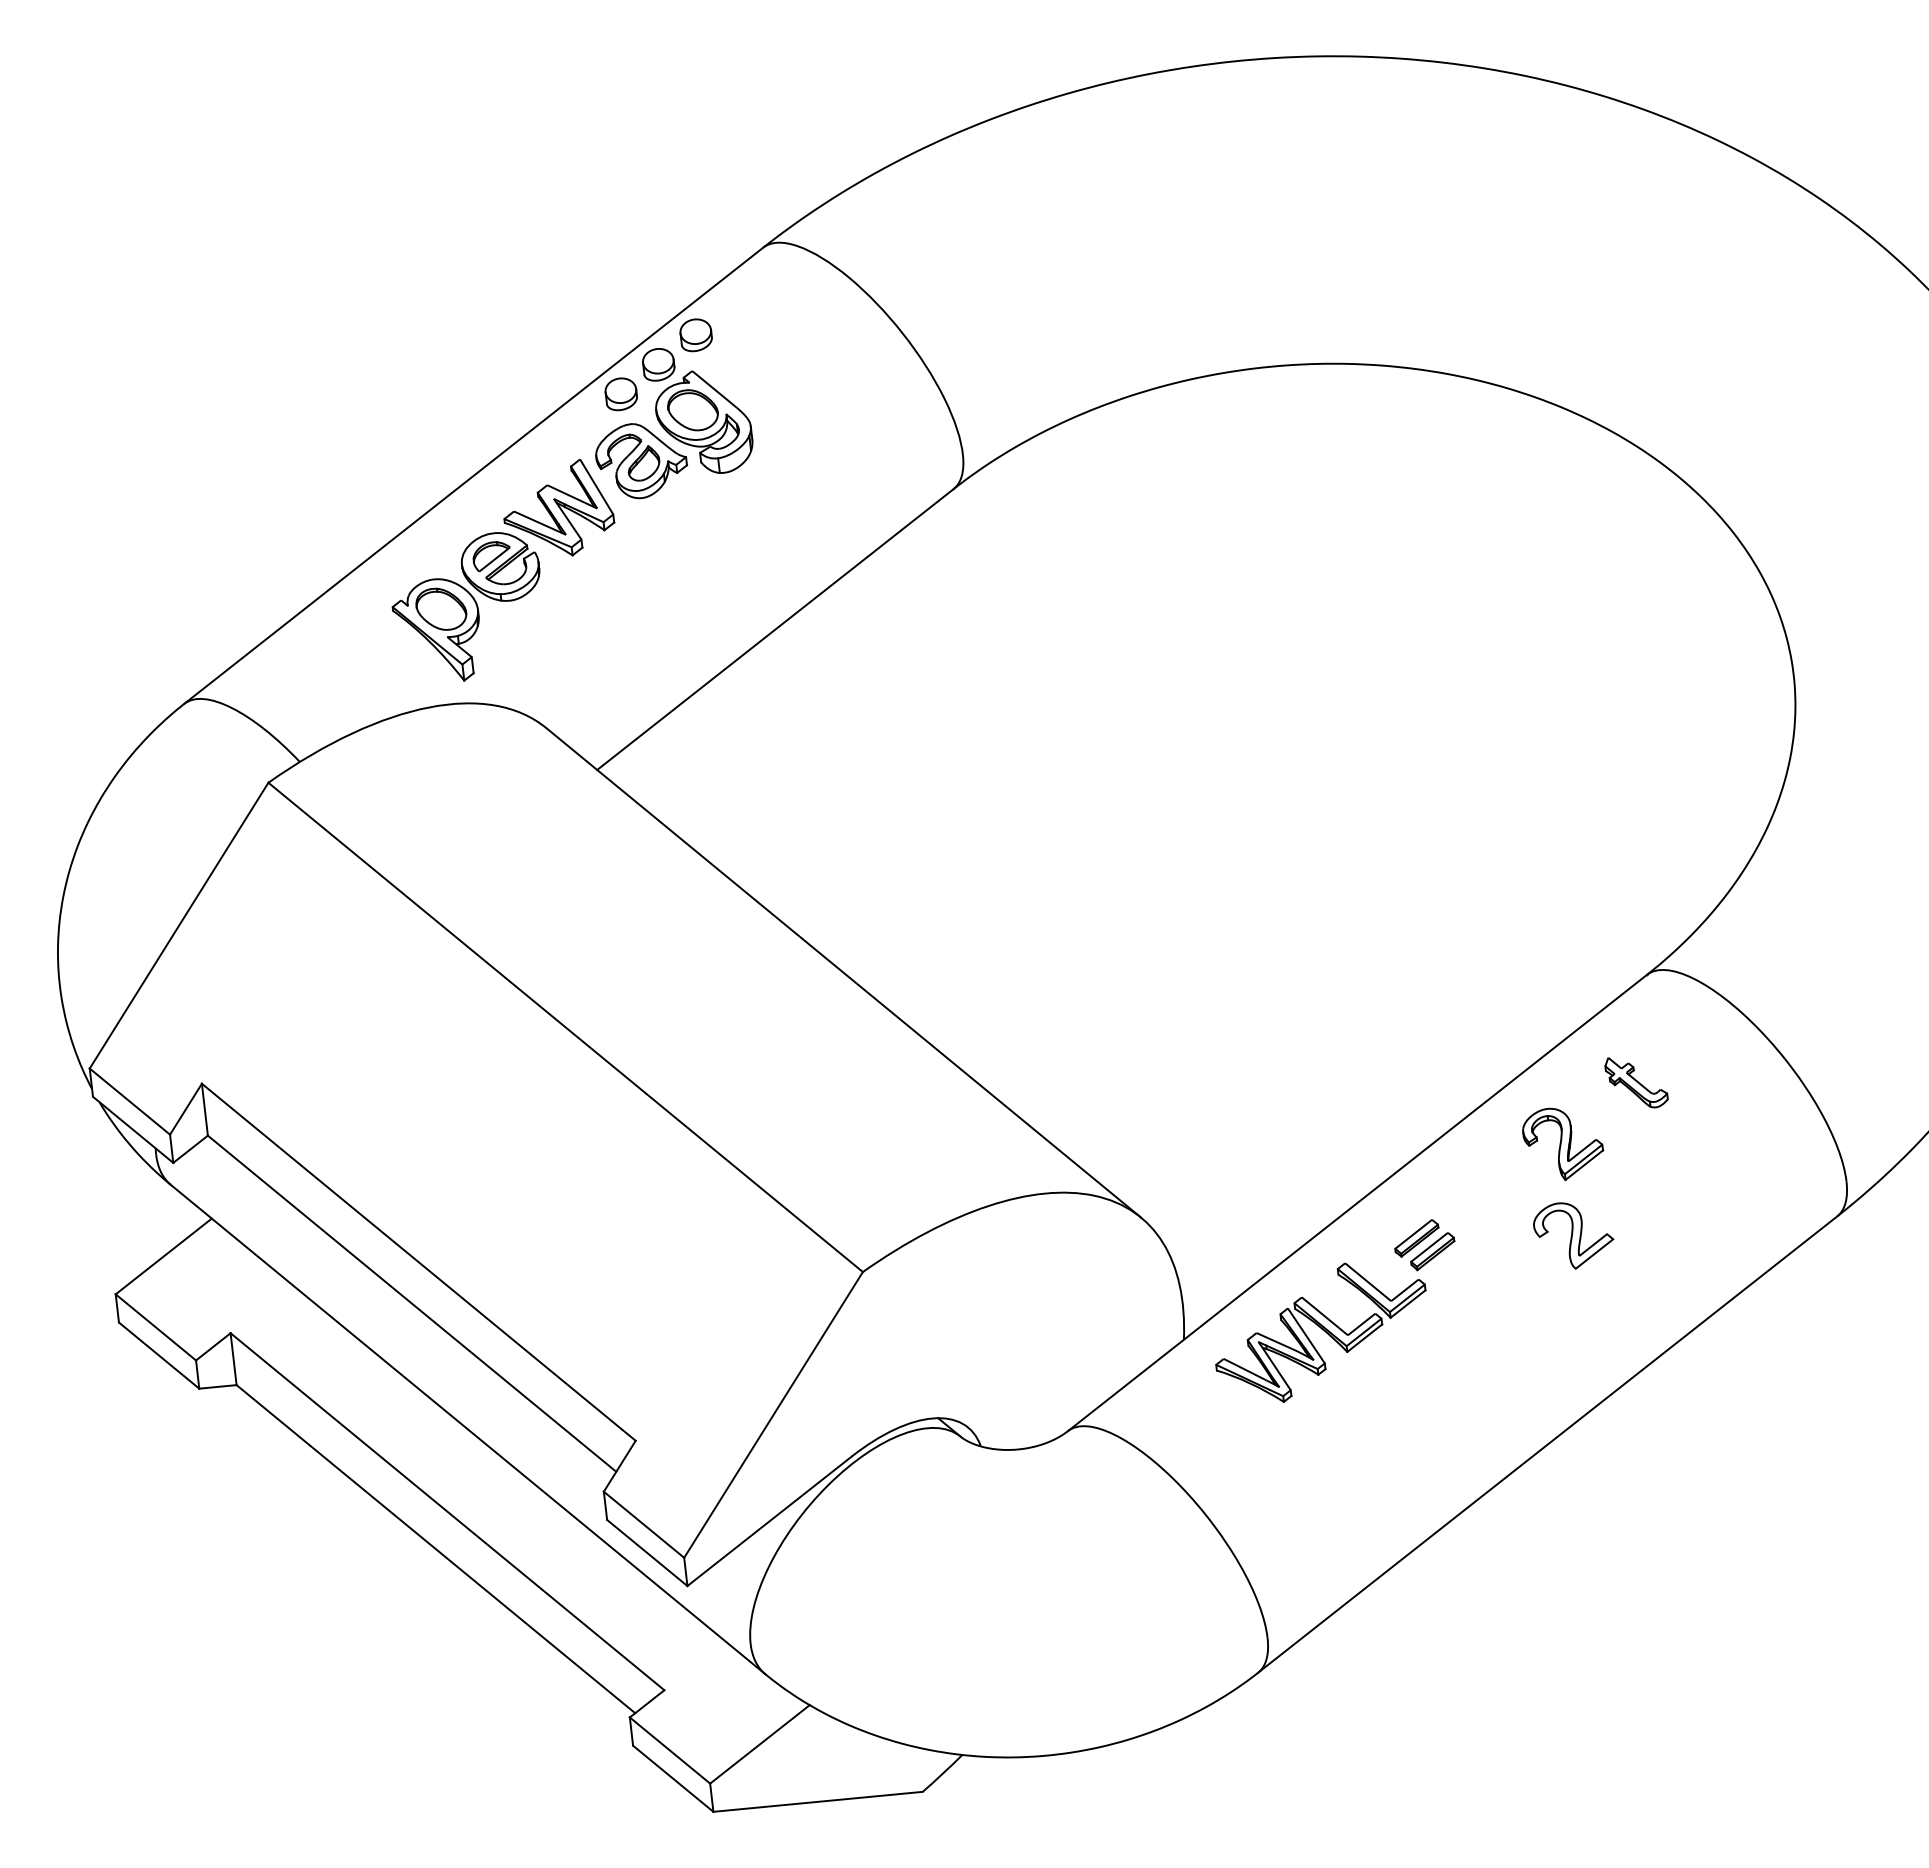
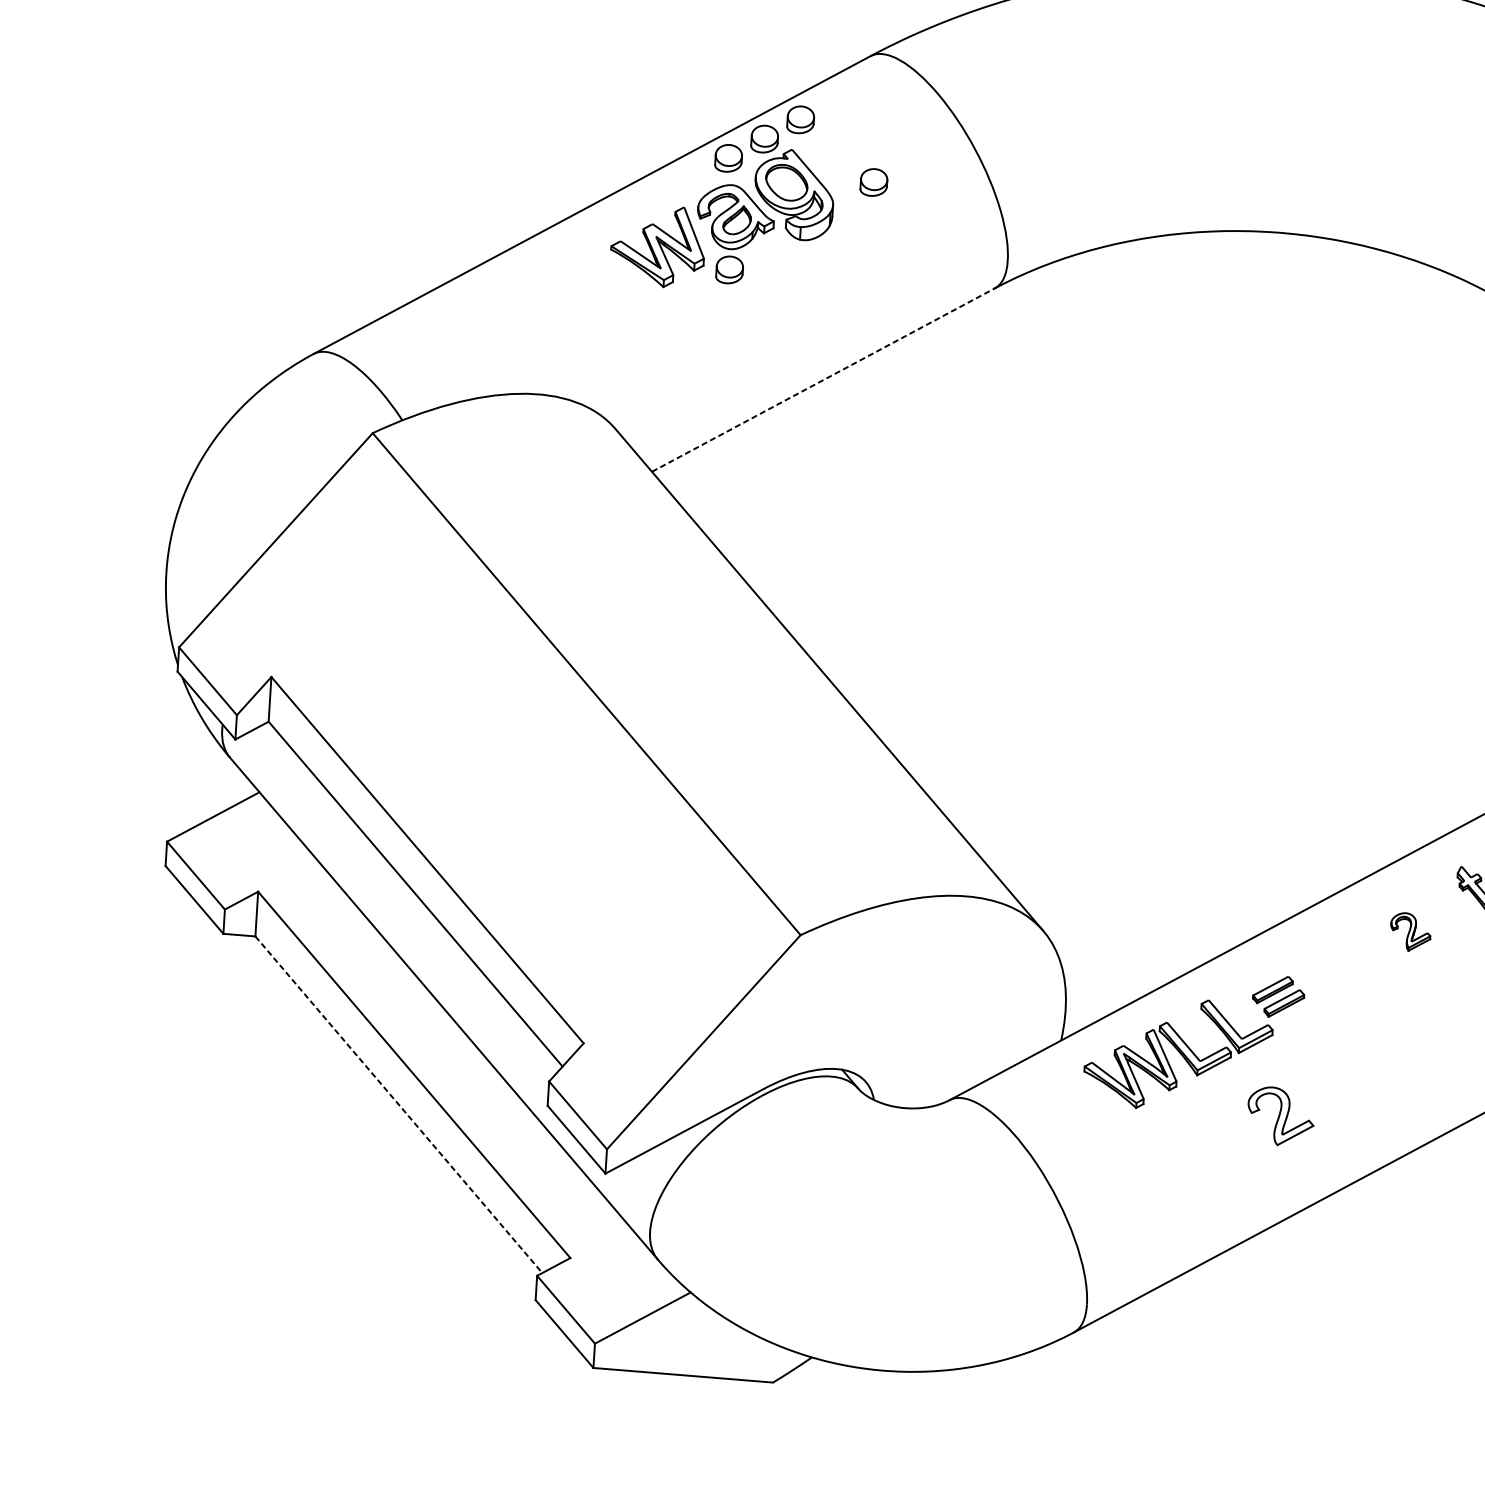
part: (792, 392) -> (873, 182), added
part: (644, 522) -> (729, 270), added
part: (465, 606) -> (565, 314), removed
line: (775, 629) -> (823, 380), solid -> dashed
part: (1563, 1143) -> (1410, 932), size x0.6
part: (1573, 1235) -> (1280, 1116), moved
line: (436, 1549) -> (399, 1105), solid -> dashed

